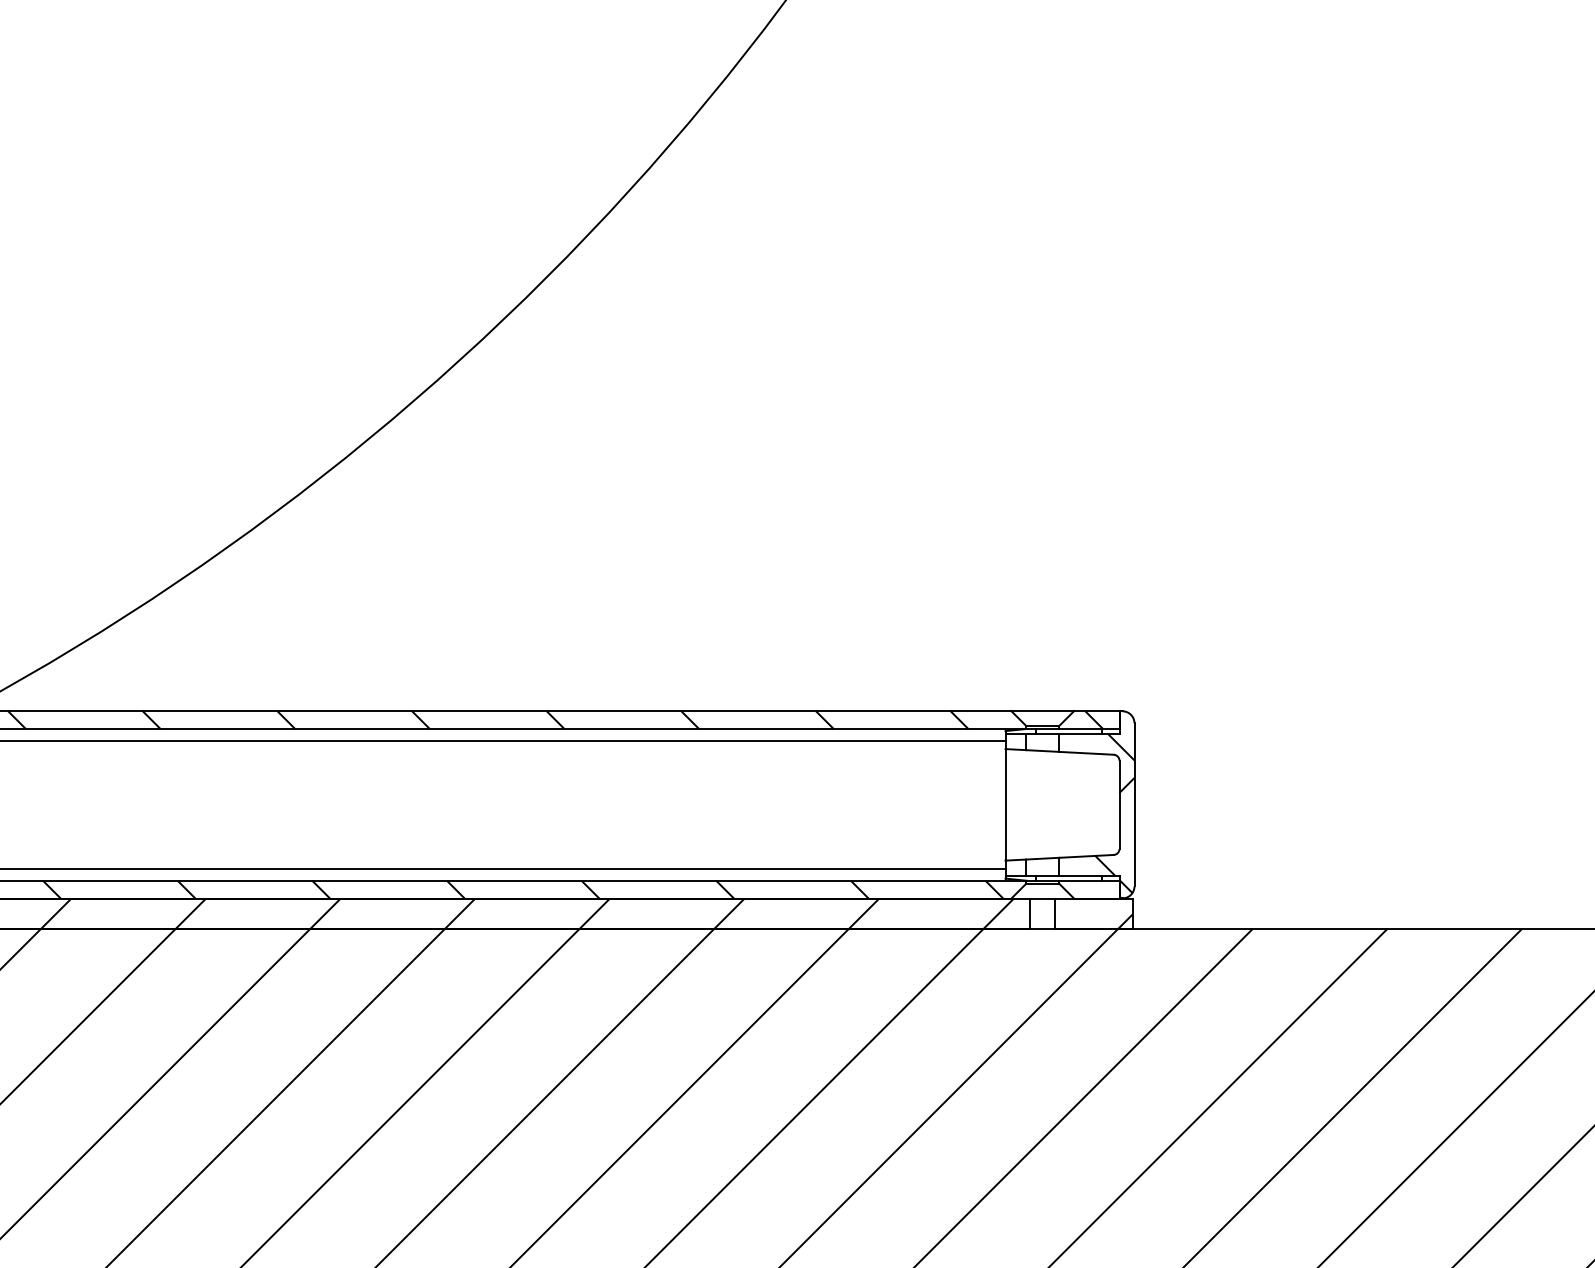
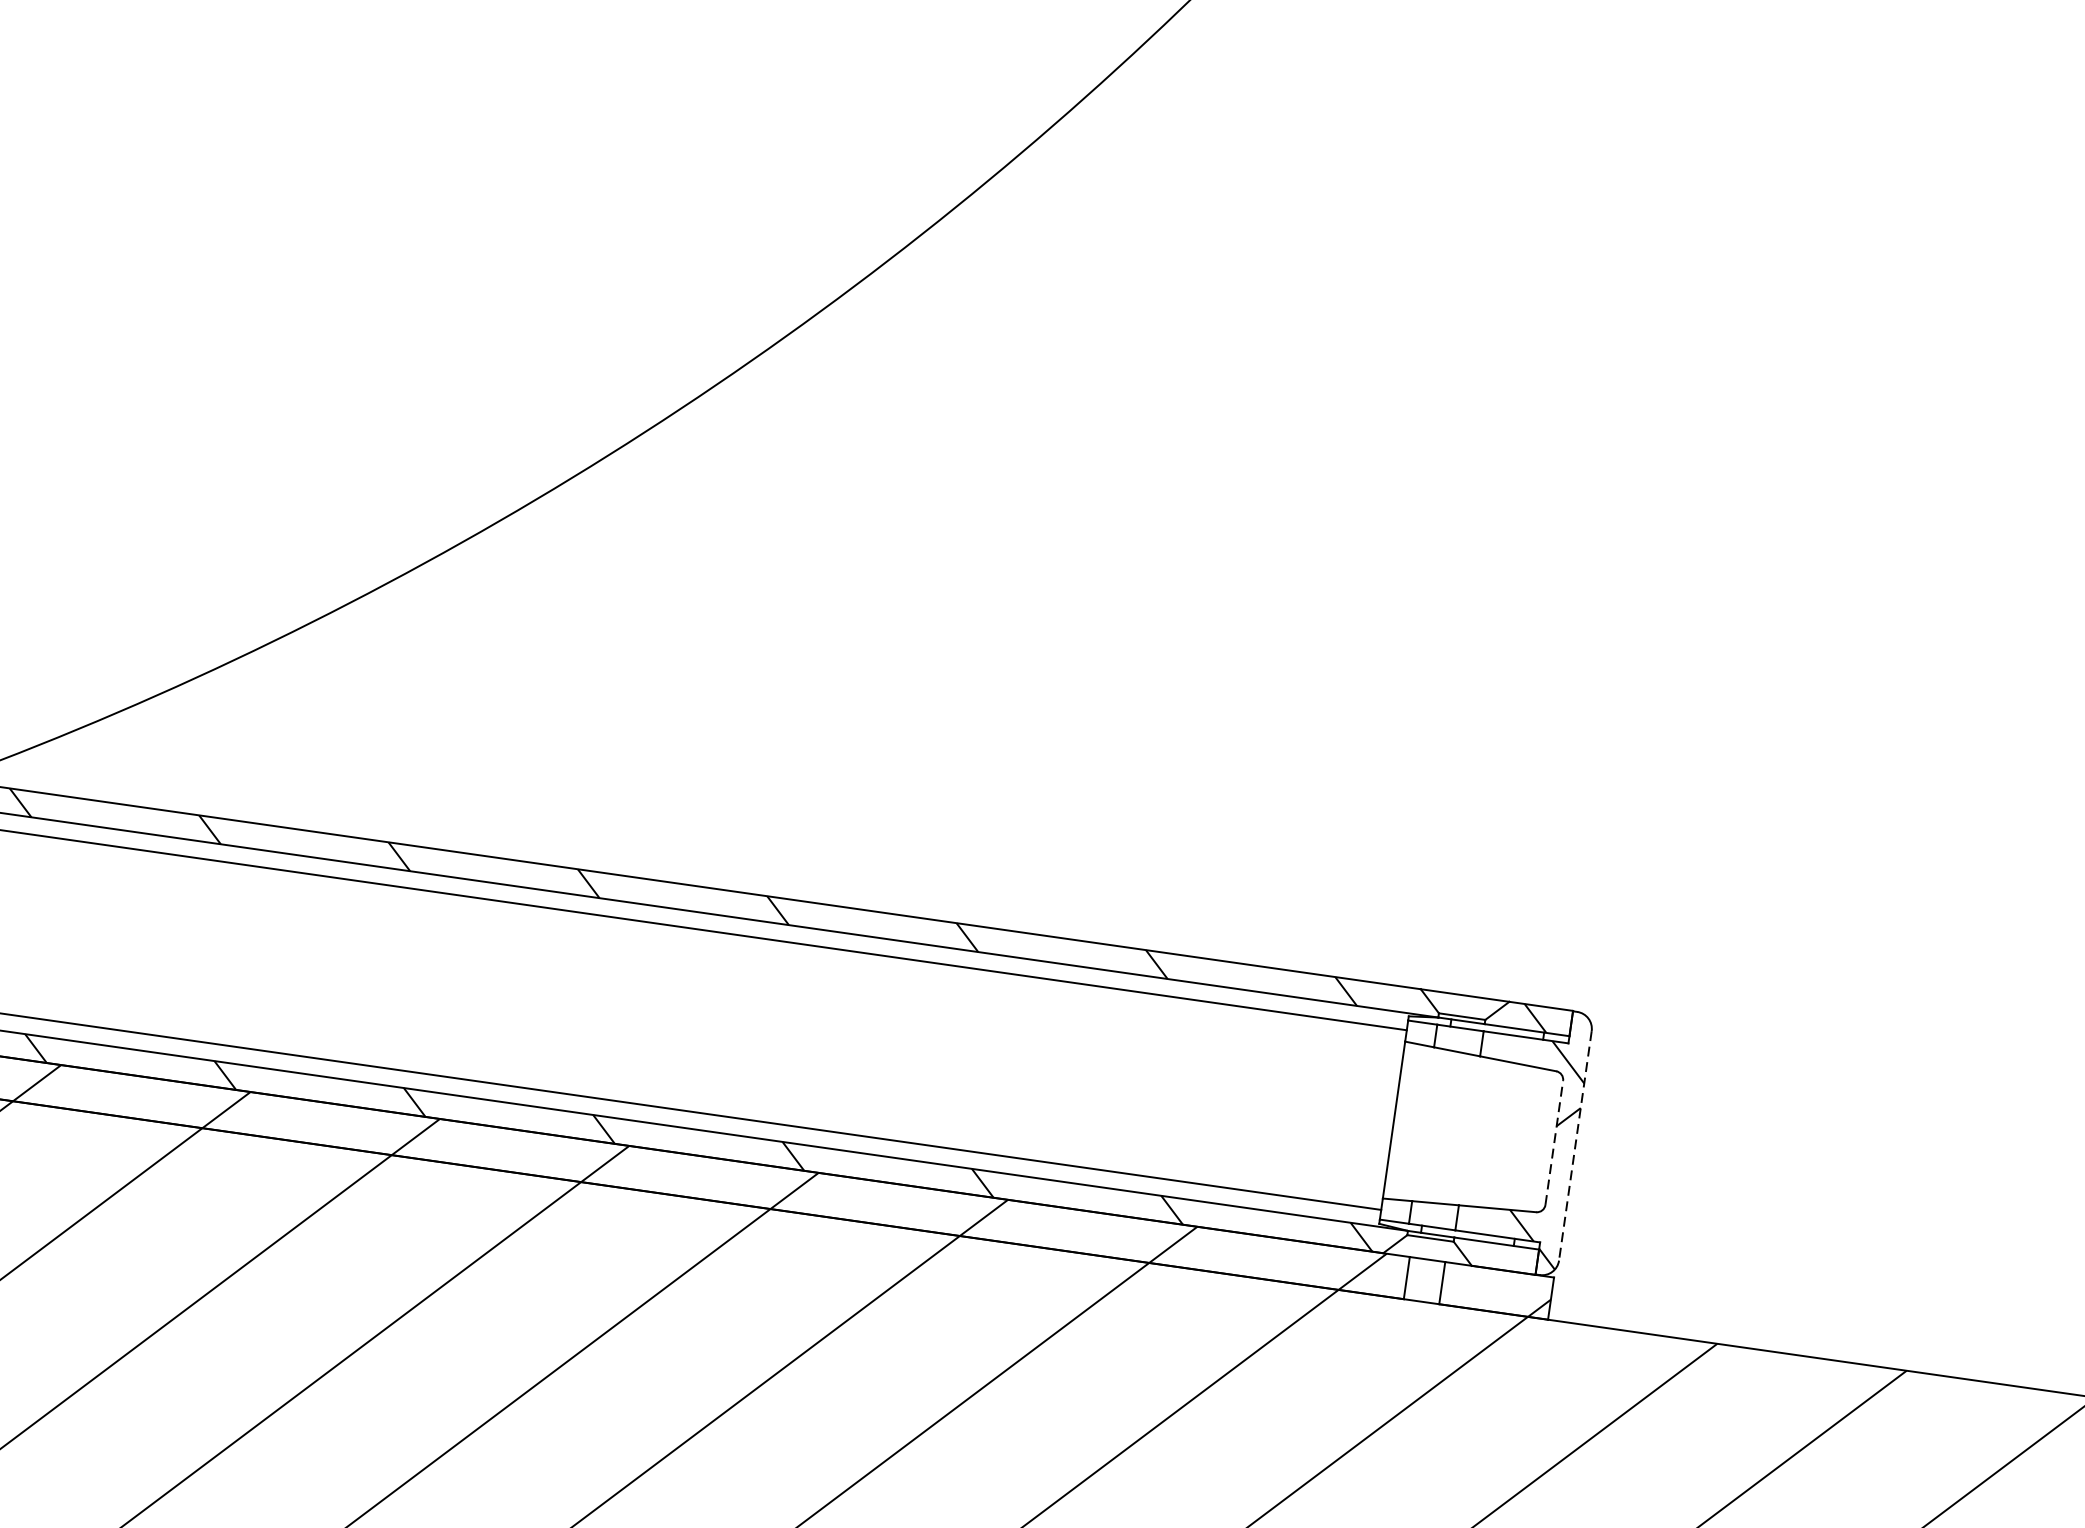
line: (1119, 804) -> (1554, 1142), solid -> dashed
line: (1134, 804) -> (1575, 1145), solid -> dashed

